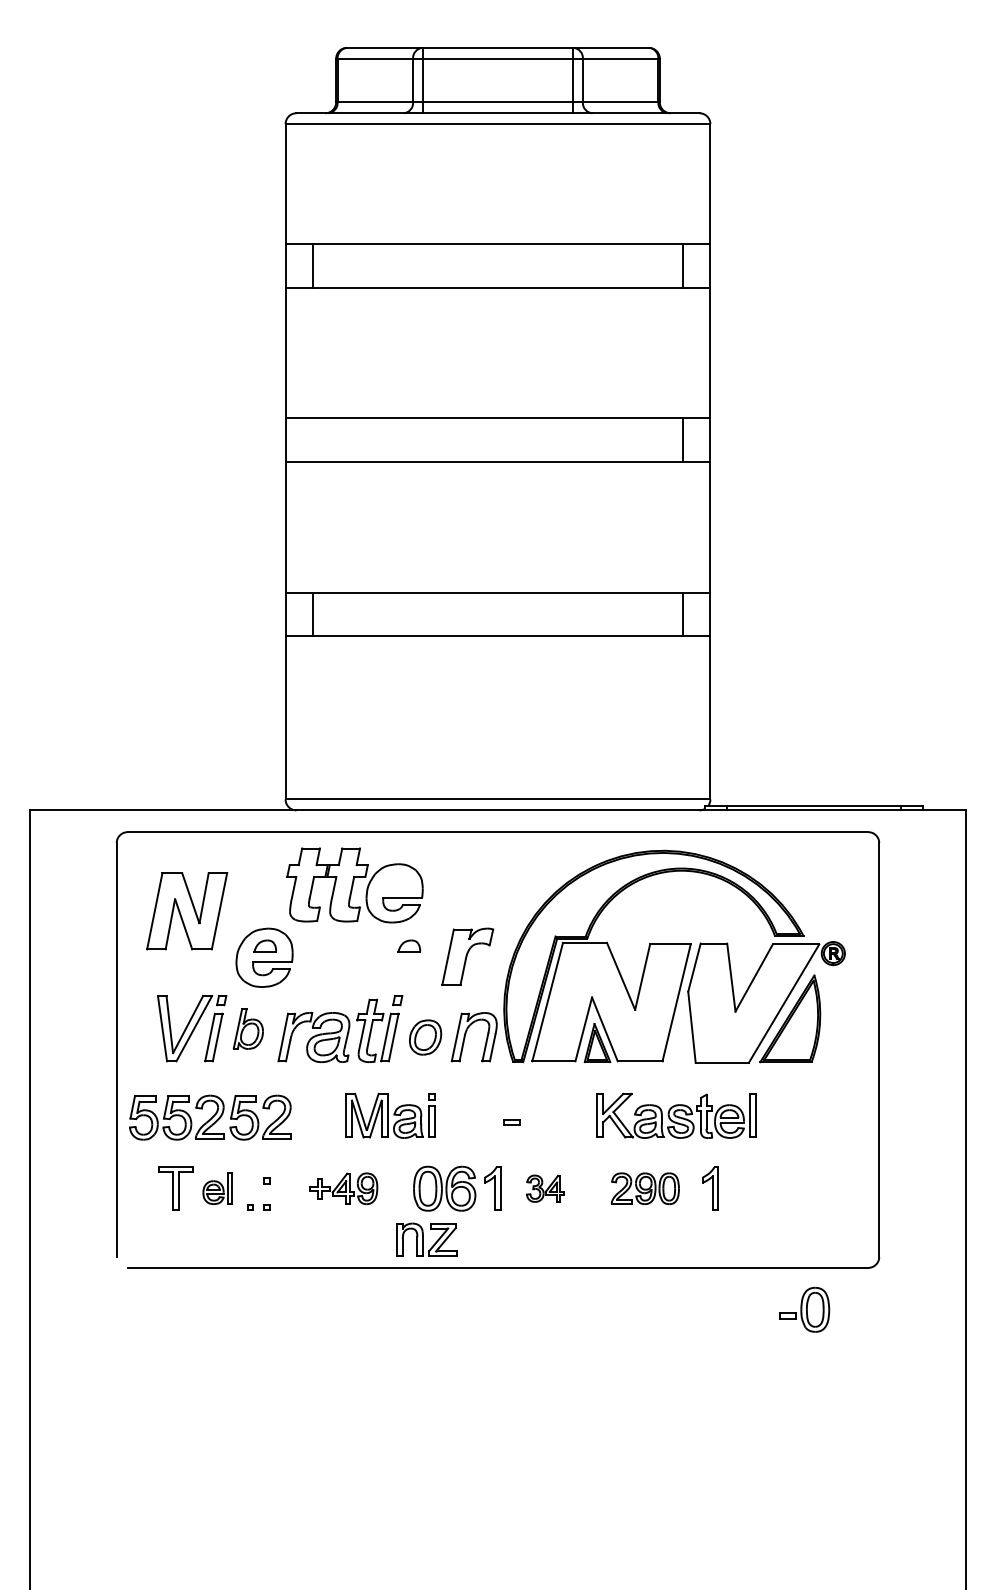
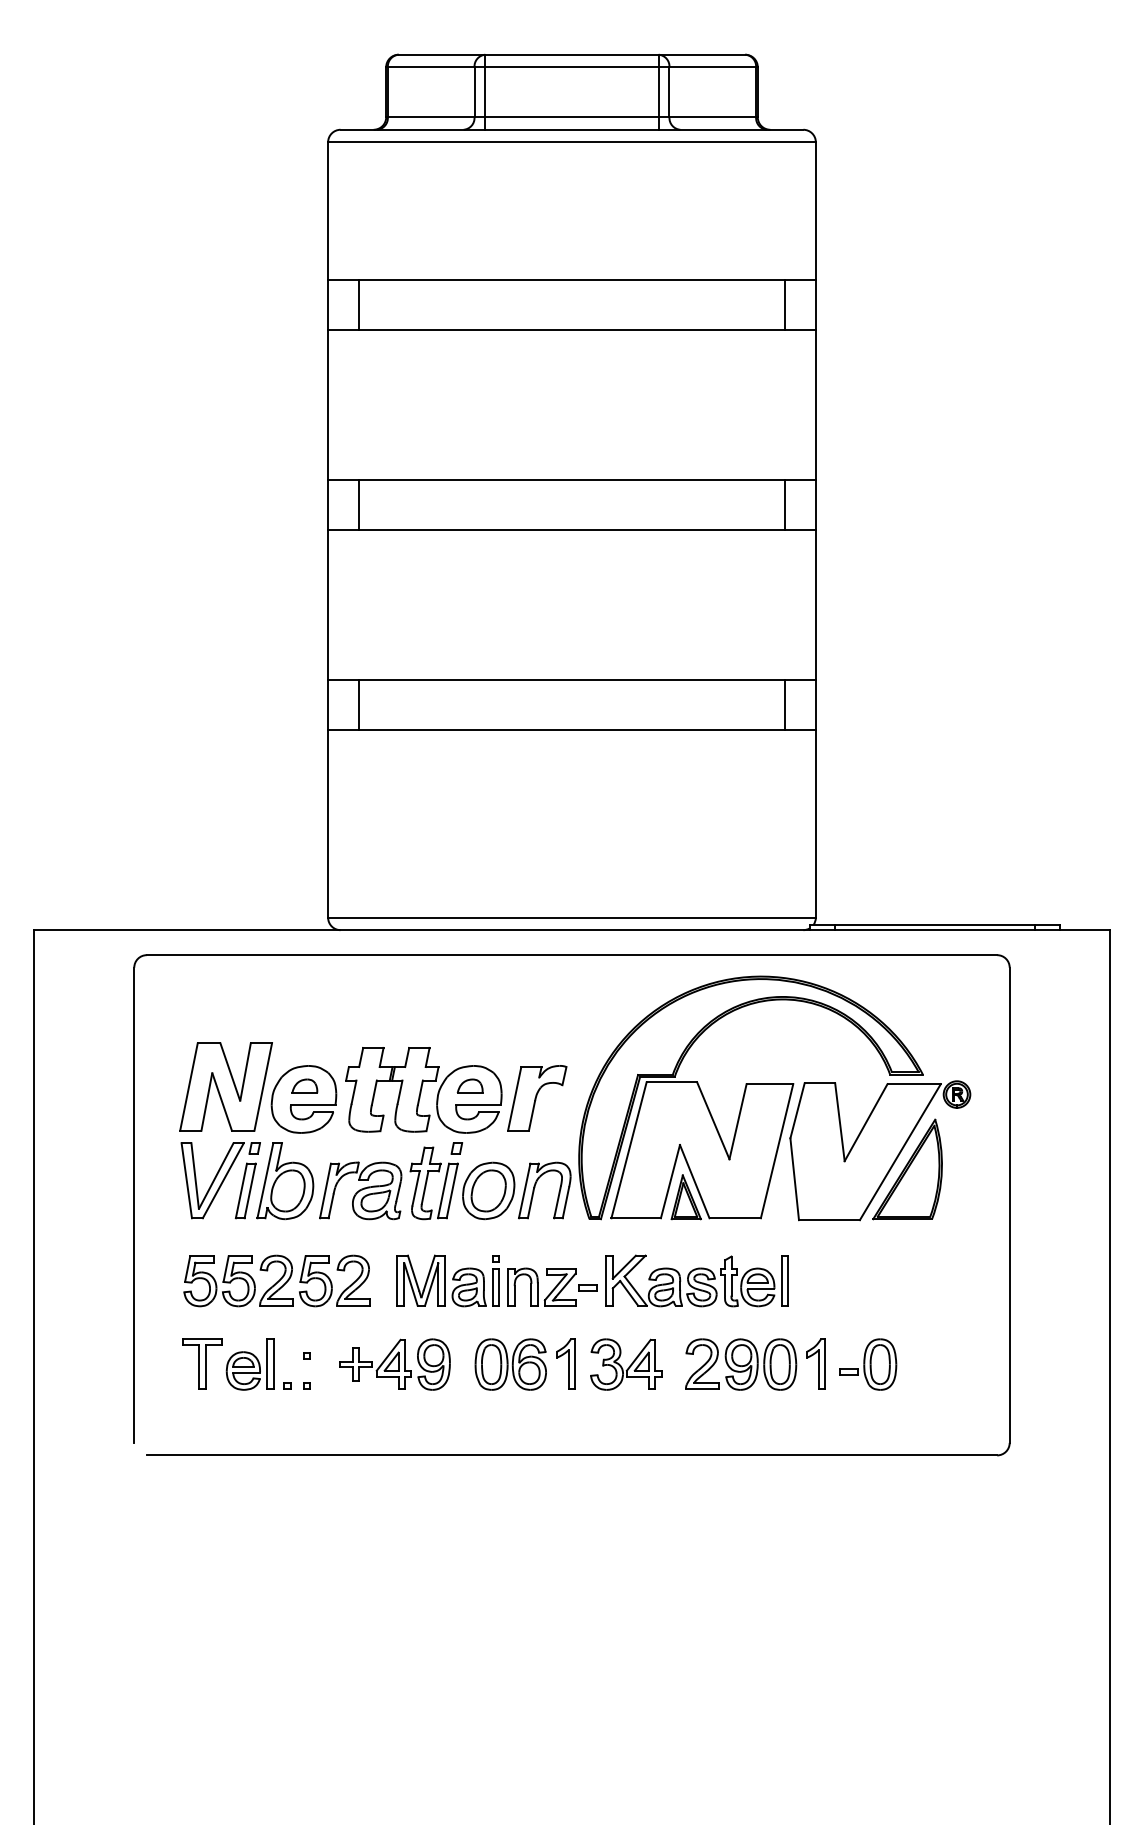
line: (312, 439) -> (359, 504), added
part: (354, 885) -> (423, 1090), moved
part: (186, 910) -> (225, 1086), moved
part: (248, 1029) -> (285, 1181), size x1.67
part: (425, 1037) -> (488, 1190), size x1.43
part: (676, 1115) -> (696, 1280), moved
part: (210, 1117) -> (276, 1280), moved
part: (217, 1188) -> (249, 1364), size x1.43
part: (343, 1188) -> (394, 1364), size x1.43
part: (545, 1188) -> (626, 1364), size x1.67
part: (645, 1188) -> (741, 1364), size x1.43
part: (426, 1239) -> (541, 1286), moved
part: (805, 1309) -> (868, 1364), moved

